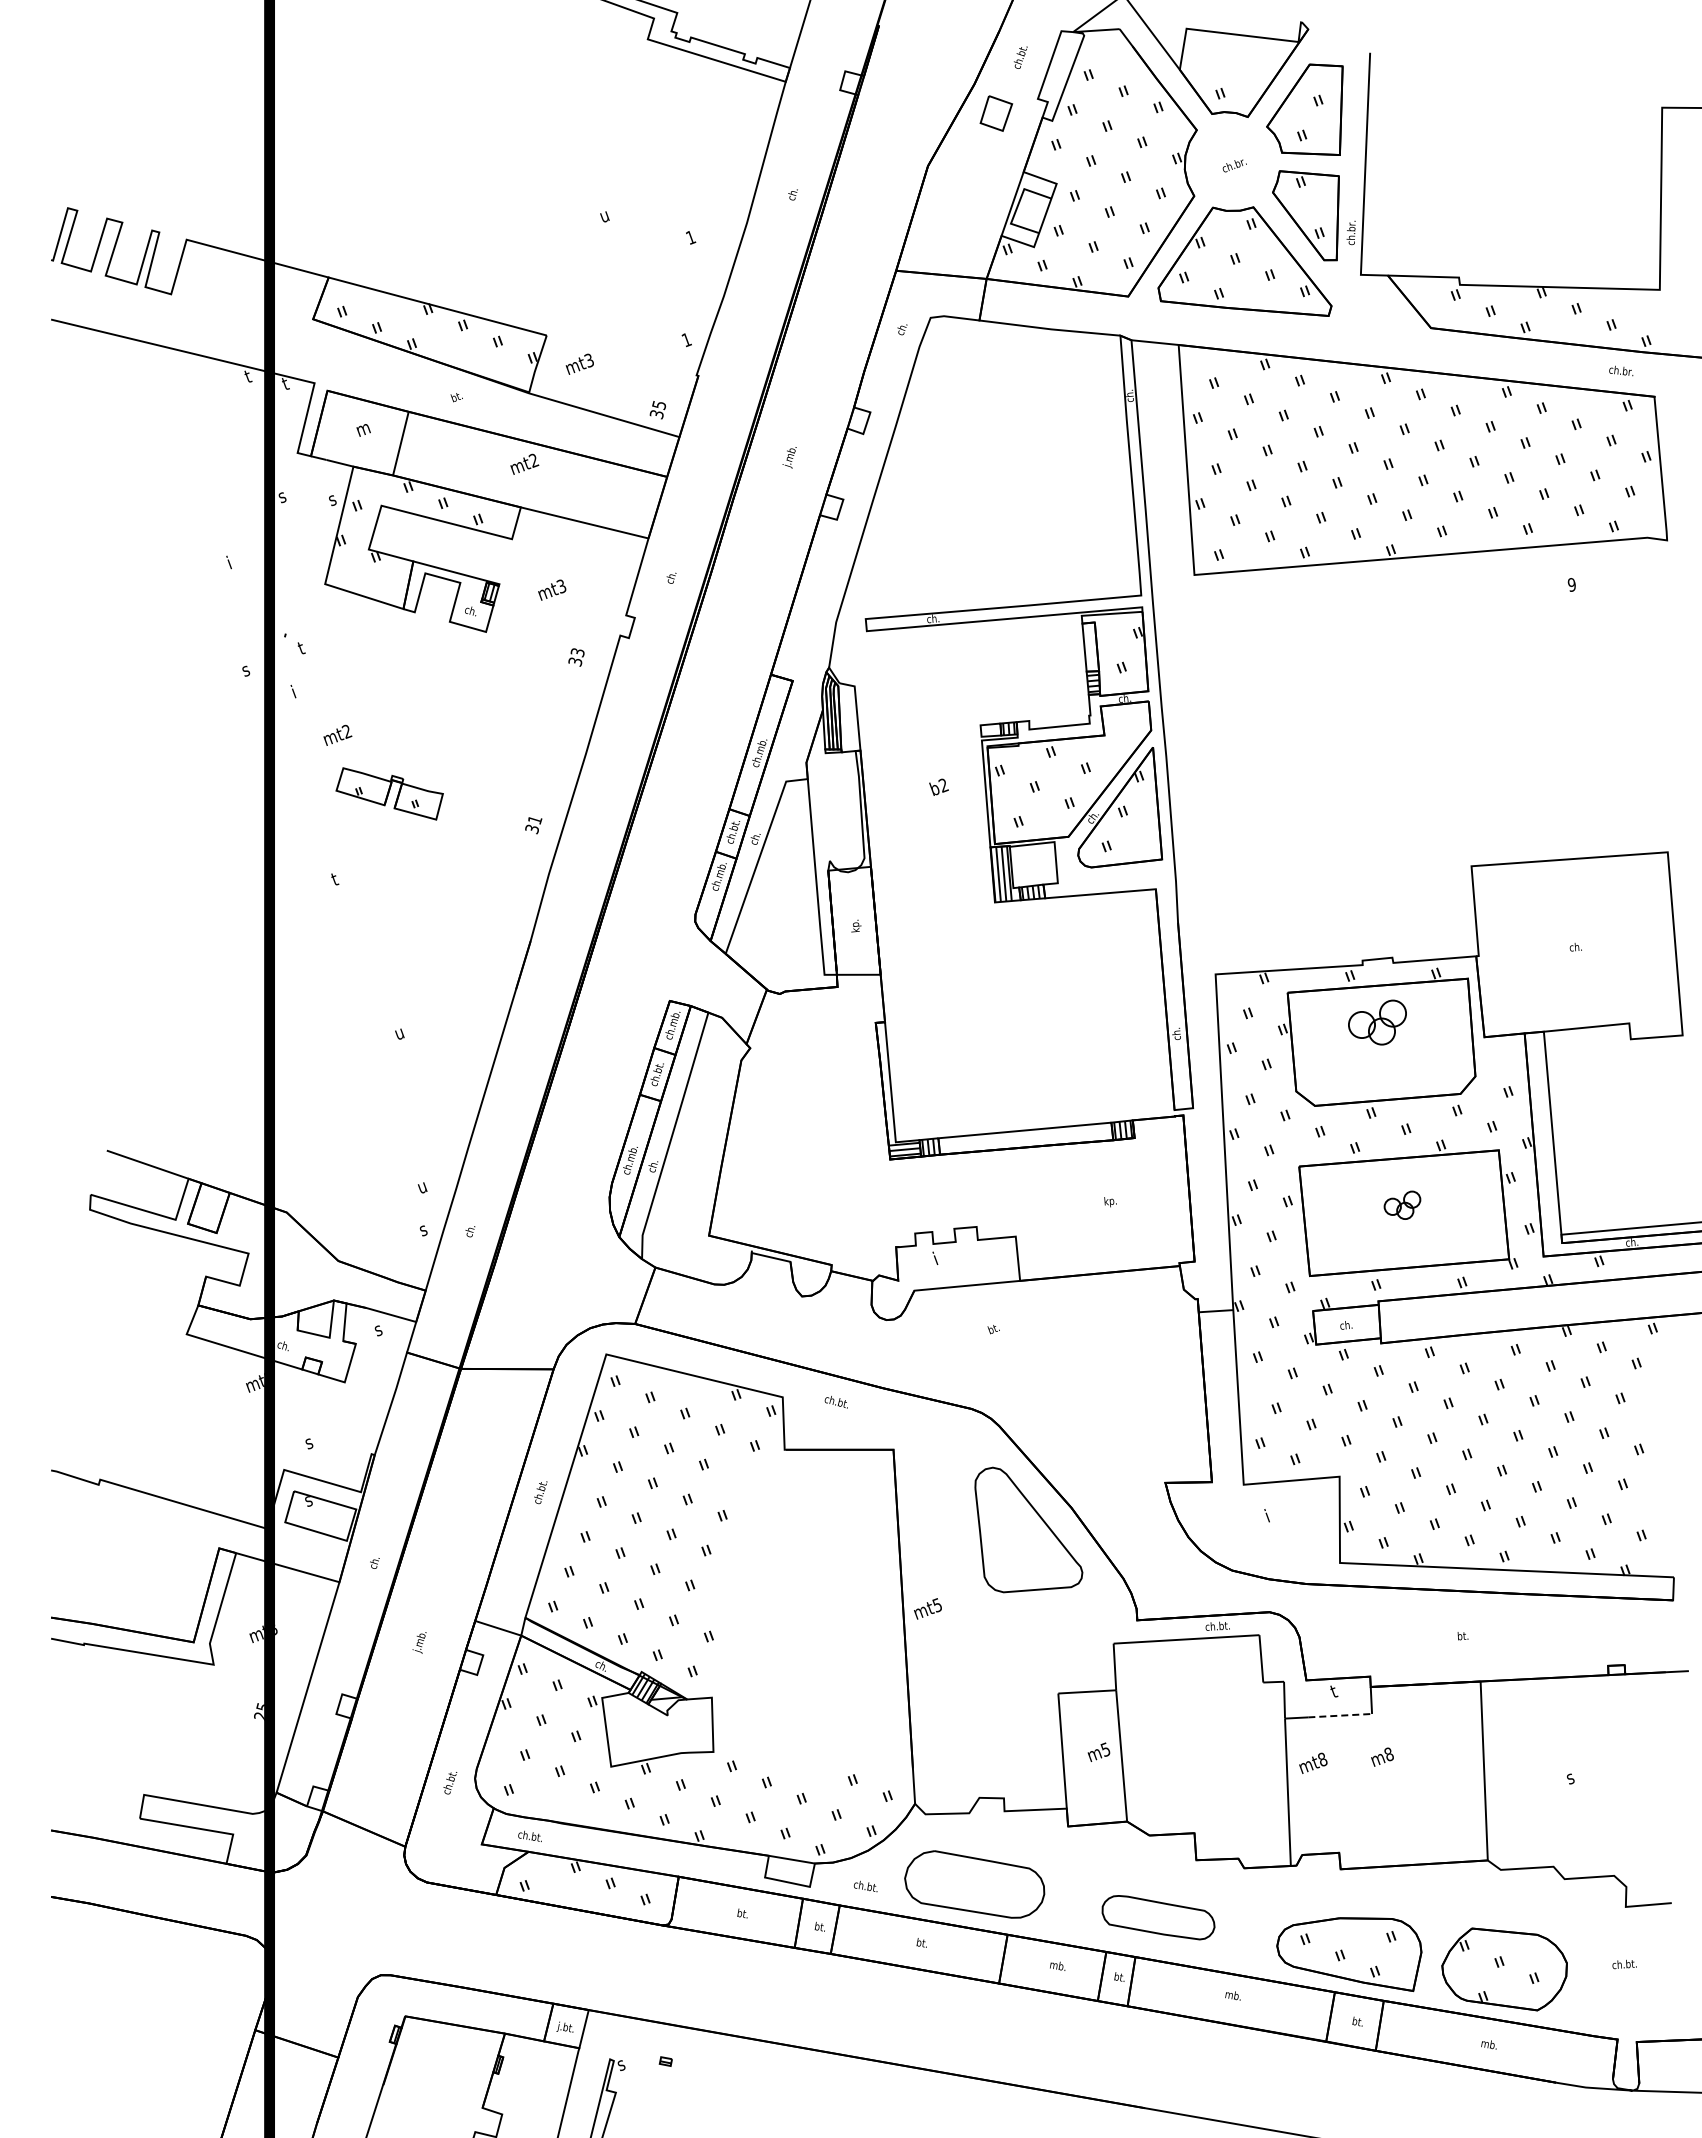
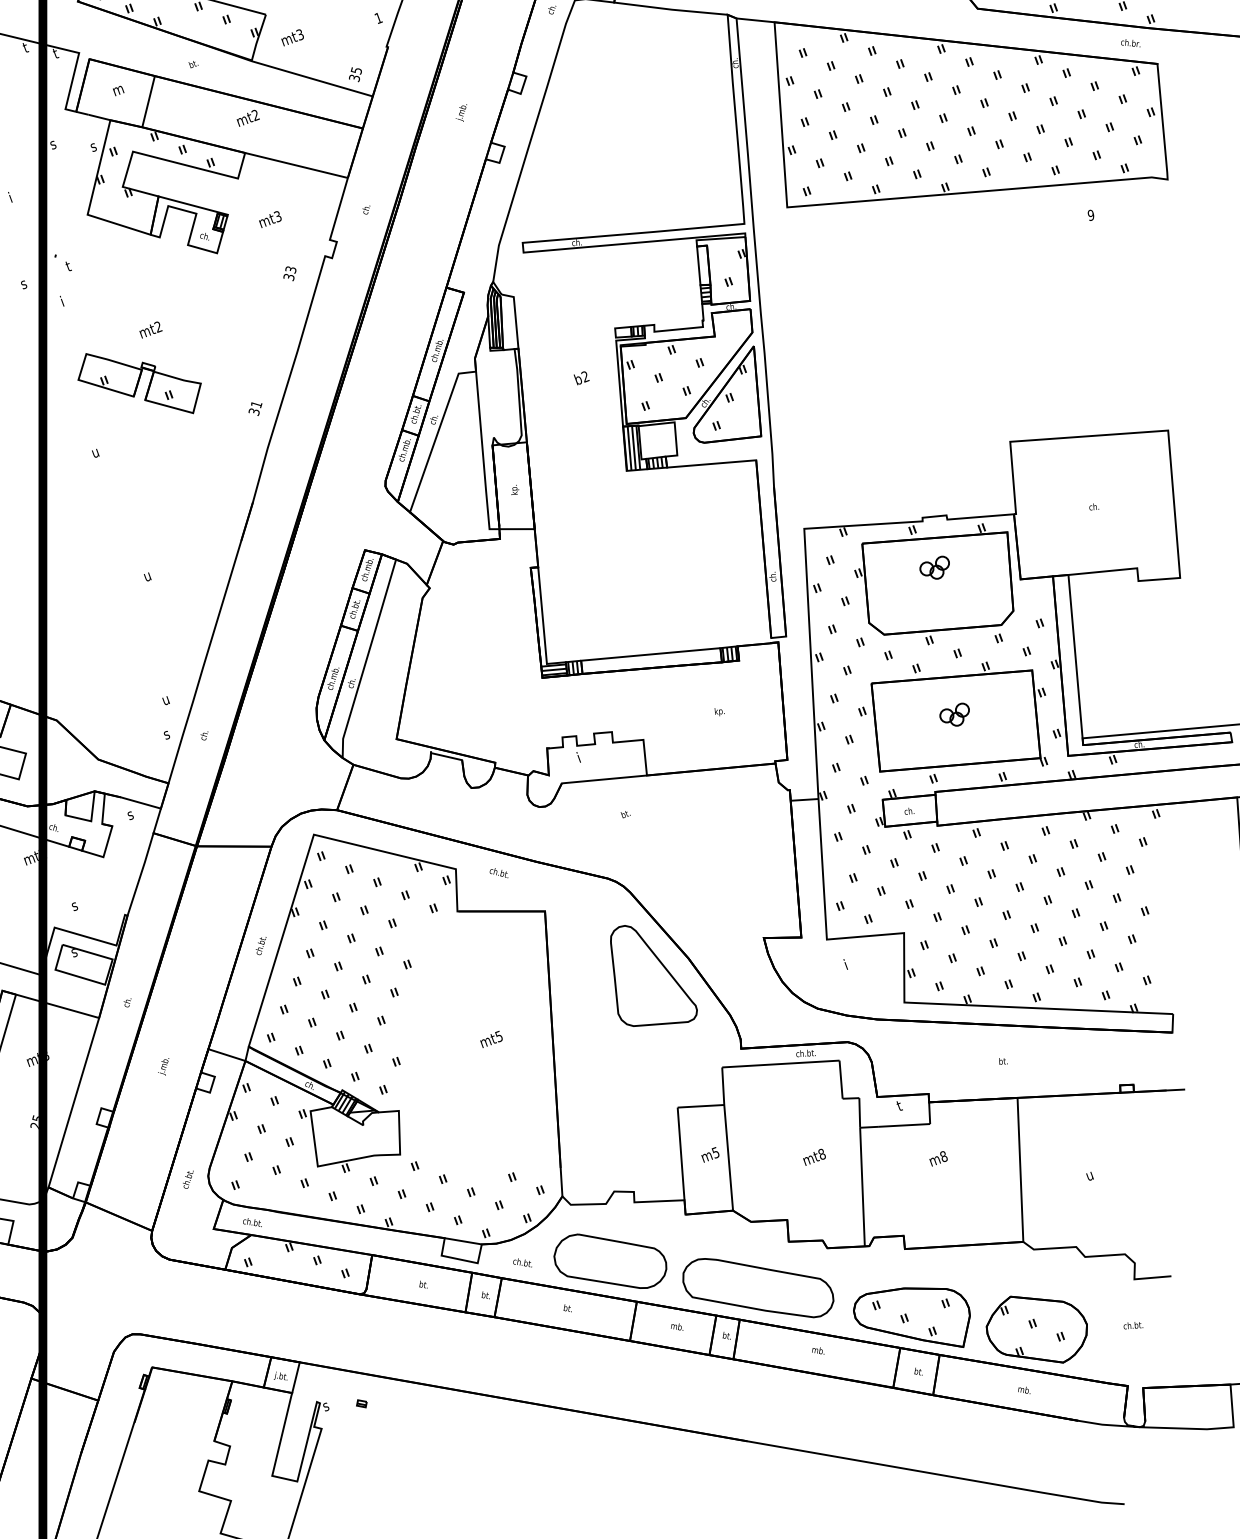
text: (337, 734) -> (150, 329), moved
part: (389, 793) -> (139, 383), size x1.43
text: (334, 879) -> (95, 452), t -> u
part: (1377, 1022) -> (934, 567), size x0.62
text: (927, 1608) -> (491, 1039), moved
line: (1340, 1715) -> (904, 1125), dashed -> solid
text: (1313, 1762) -> (814, 1156), moved
text: (1570, 1778) -> (1089, 1175), s -> u
part: (1158, 1917) -> (758, 1287), size x1.67

